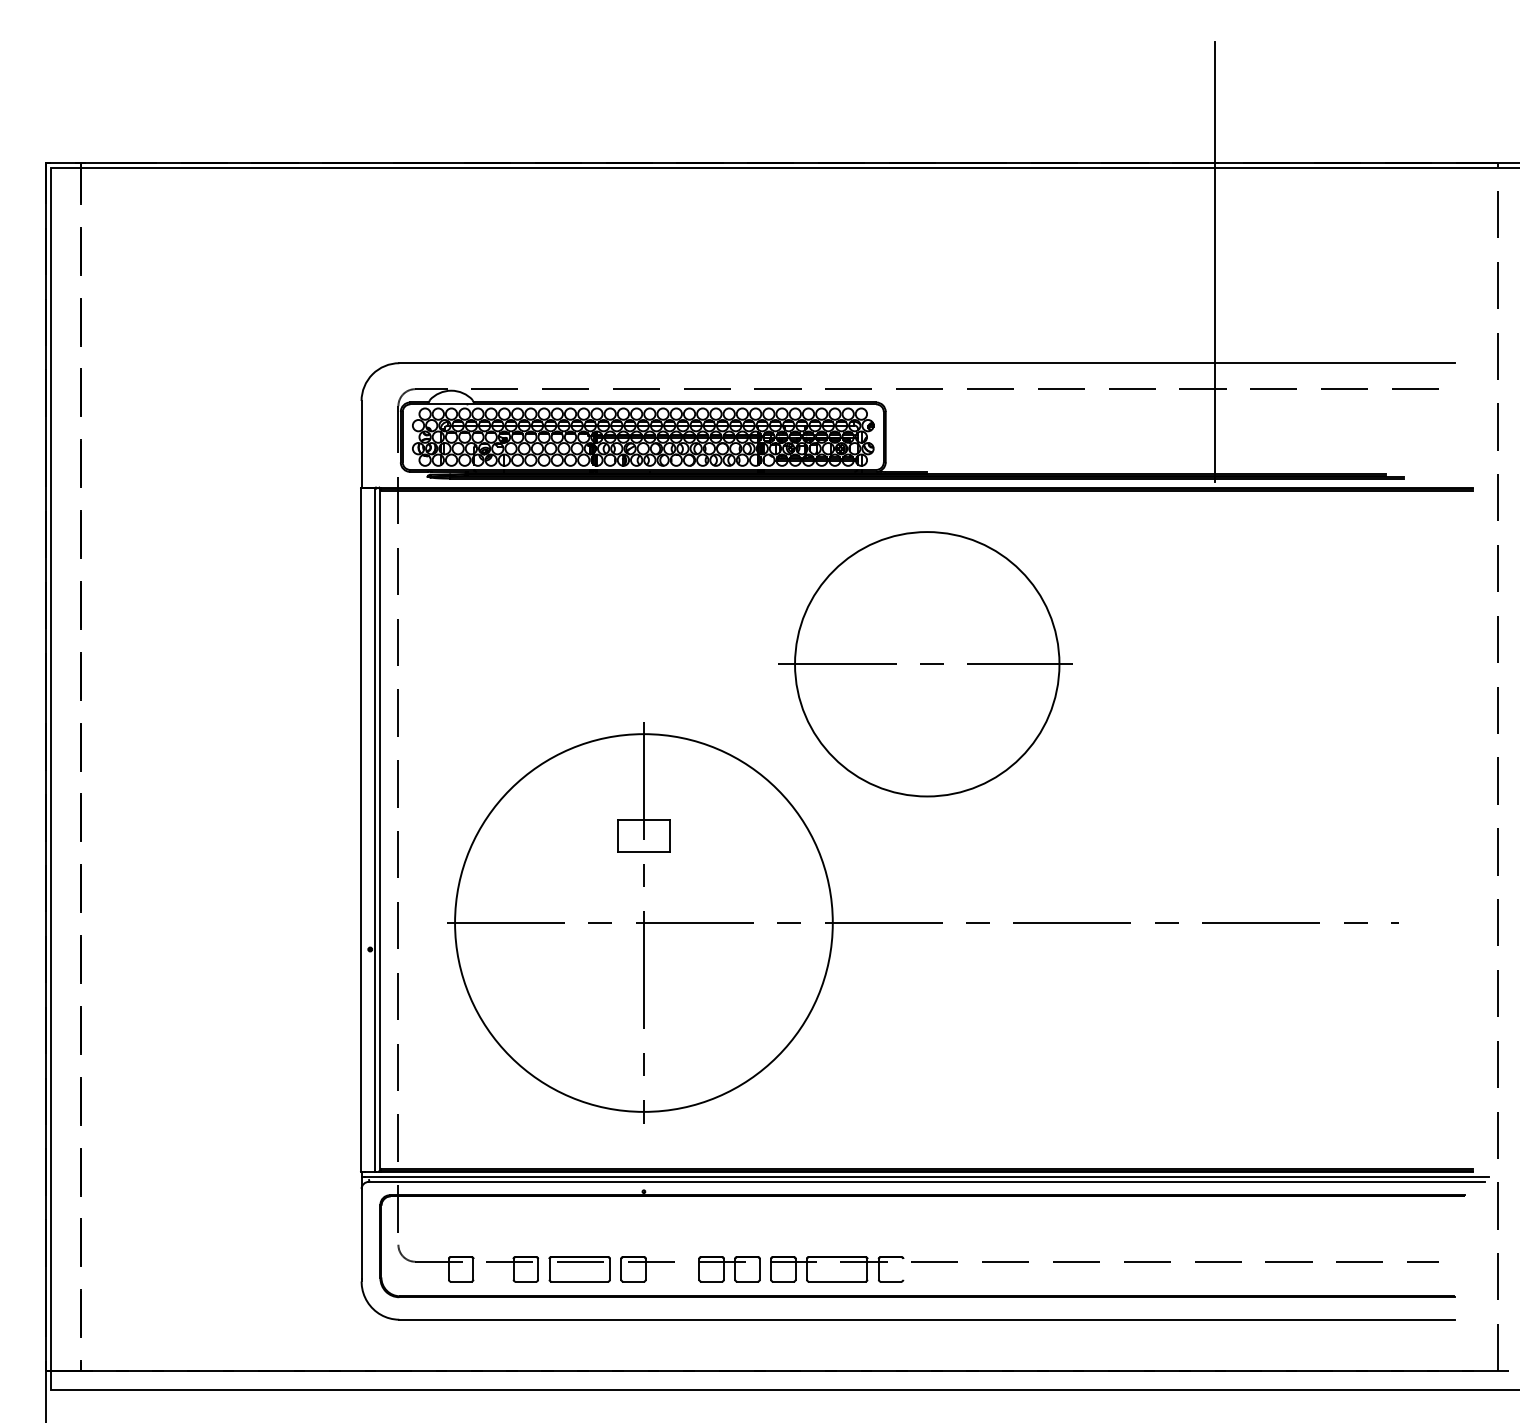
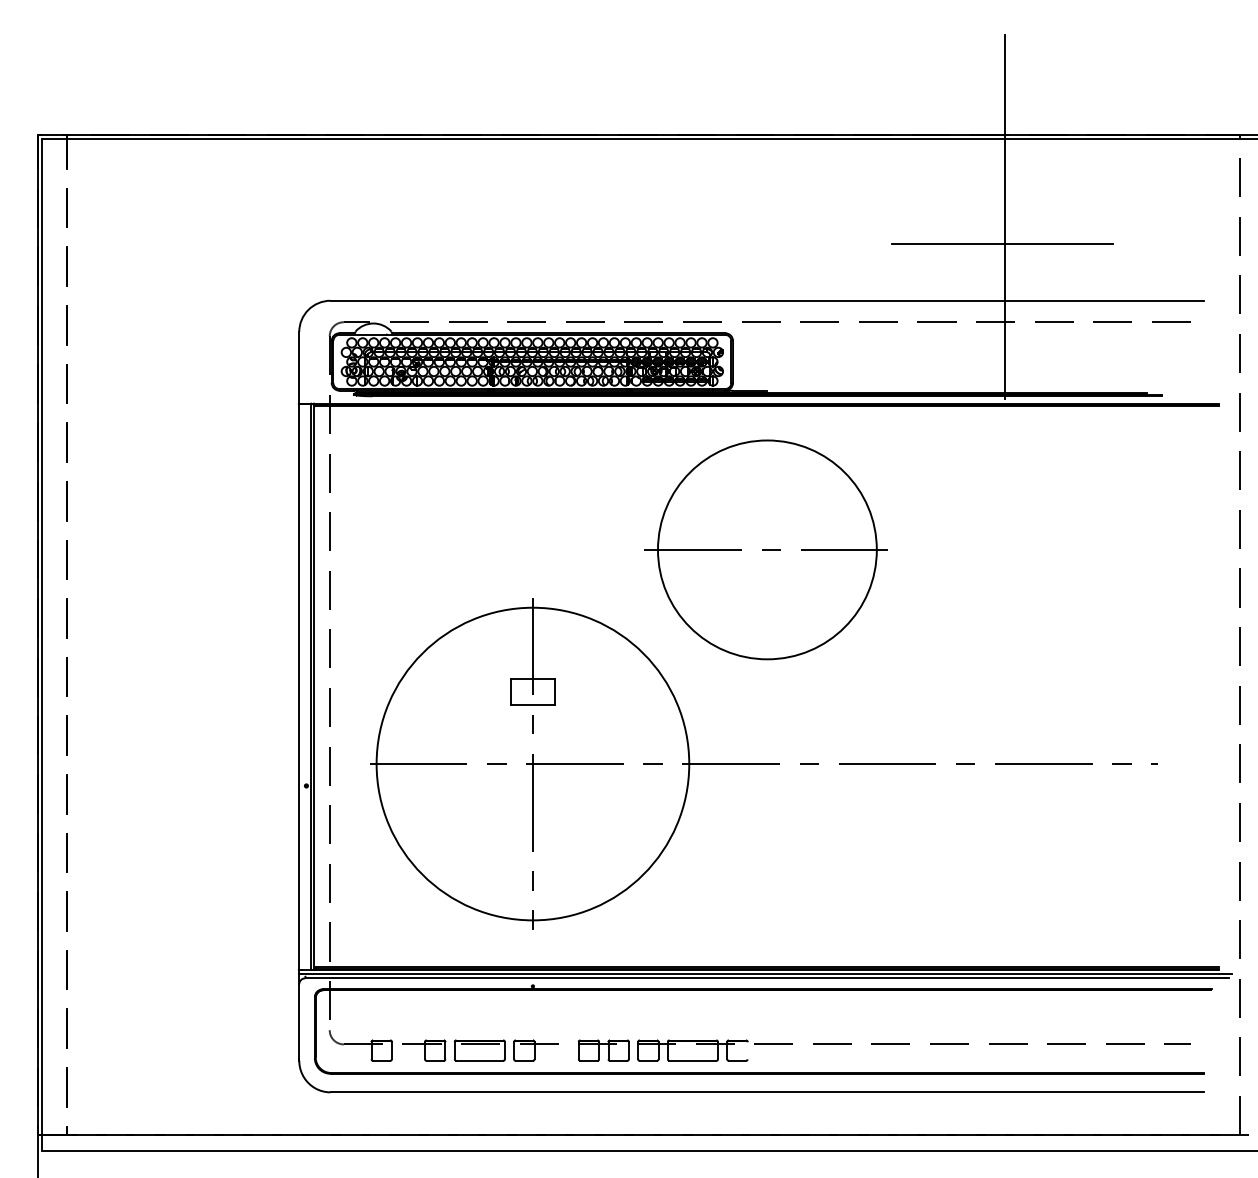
line: (1211, 295) -> (1002, 244), added

